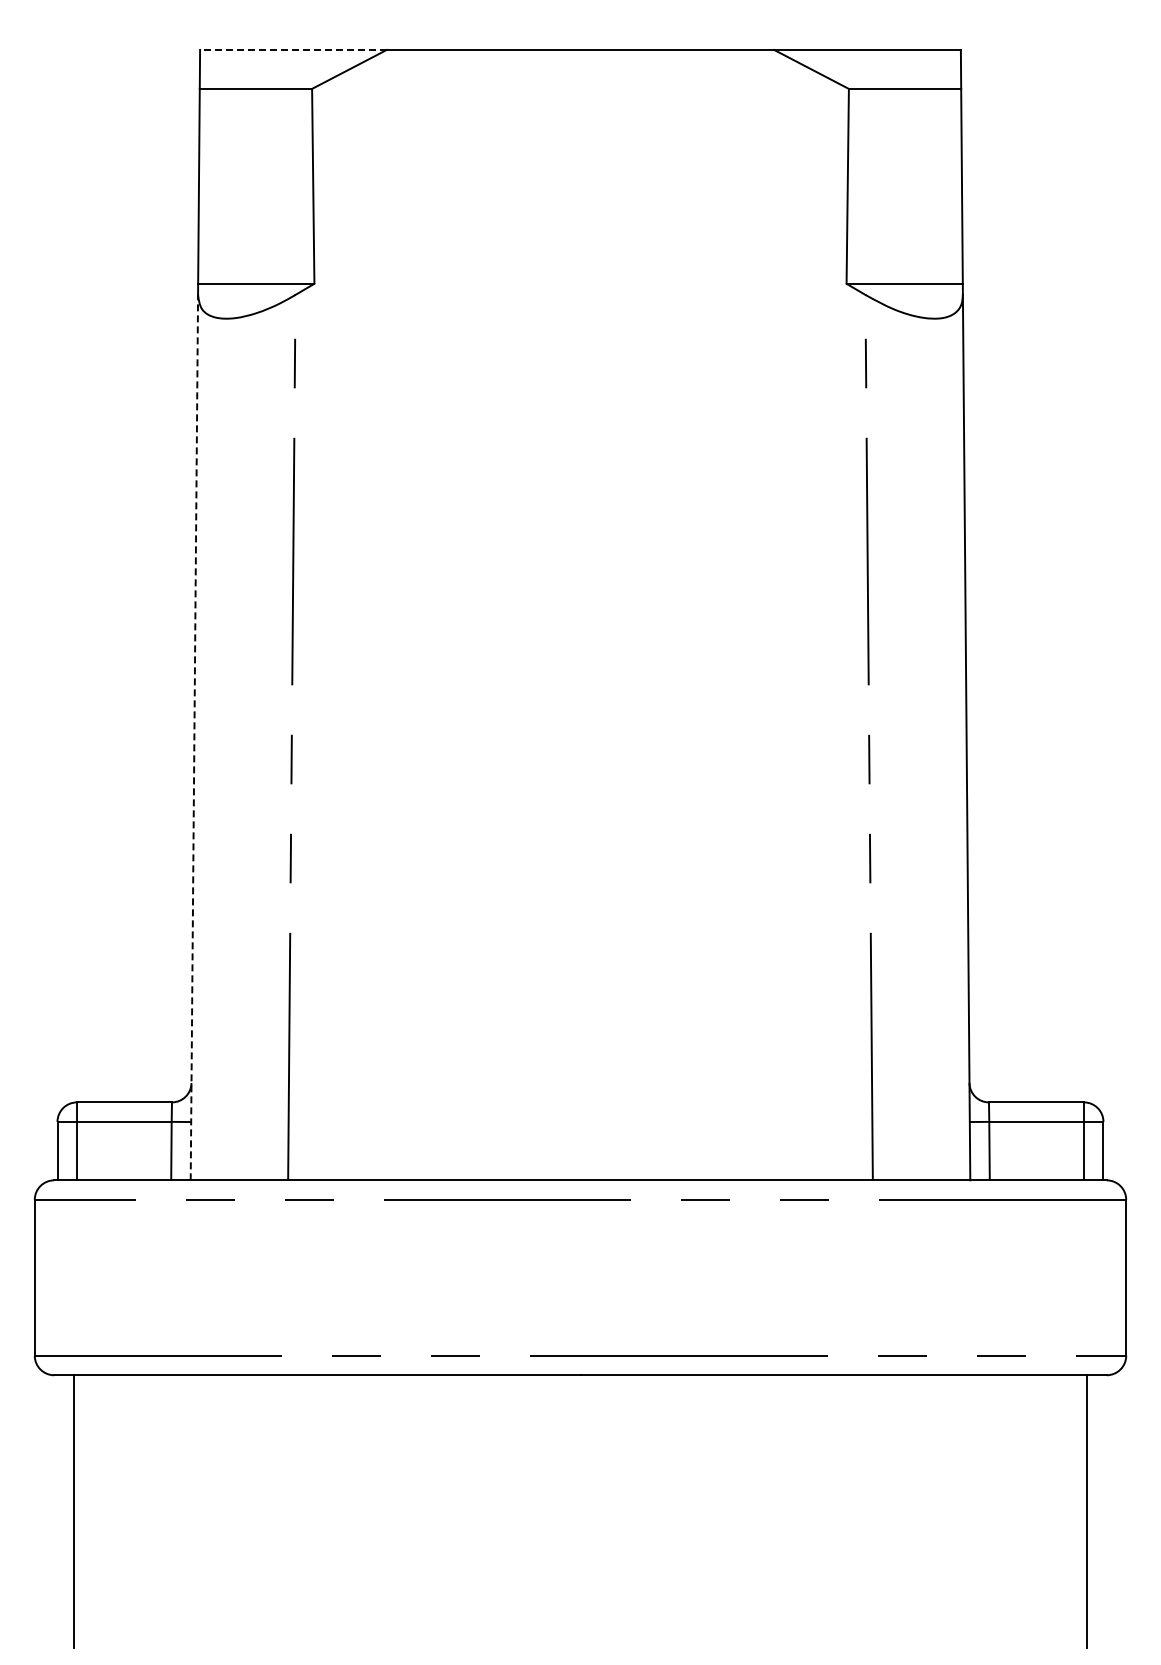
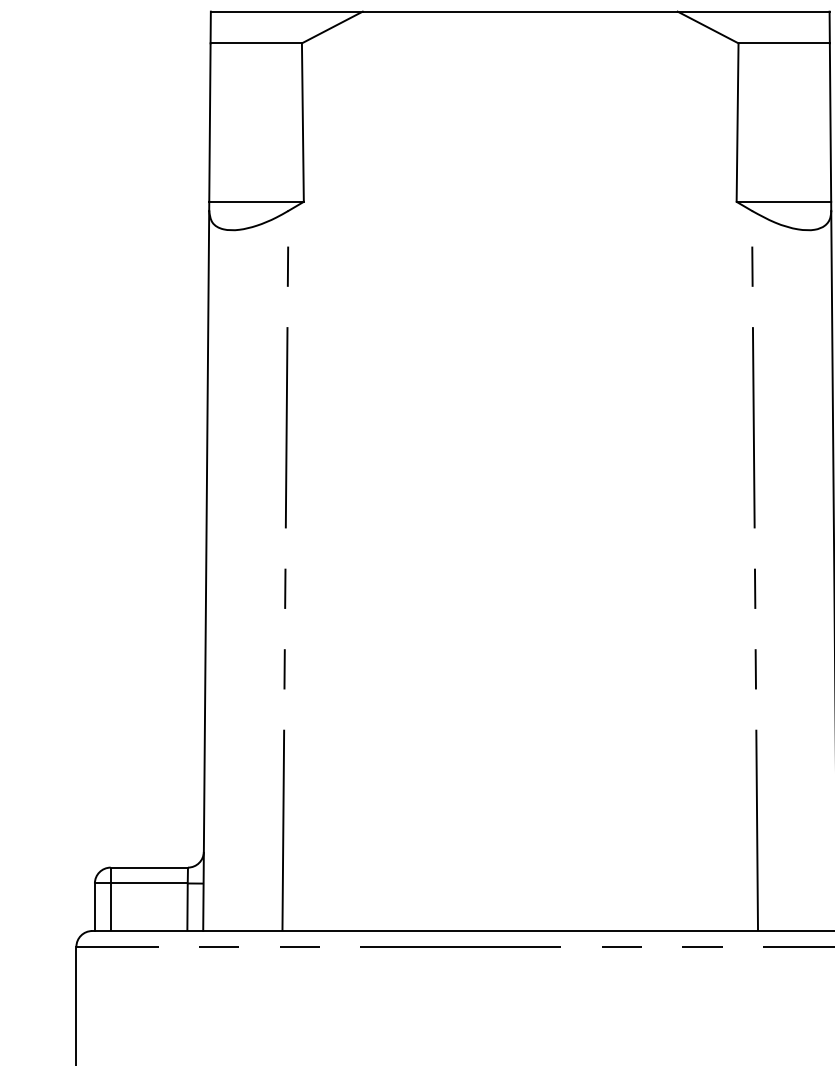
line: (292, 49) -> (286, 11), dashed -> solid
line: (194, 737) -> (206, 570), dashed -> solid

